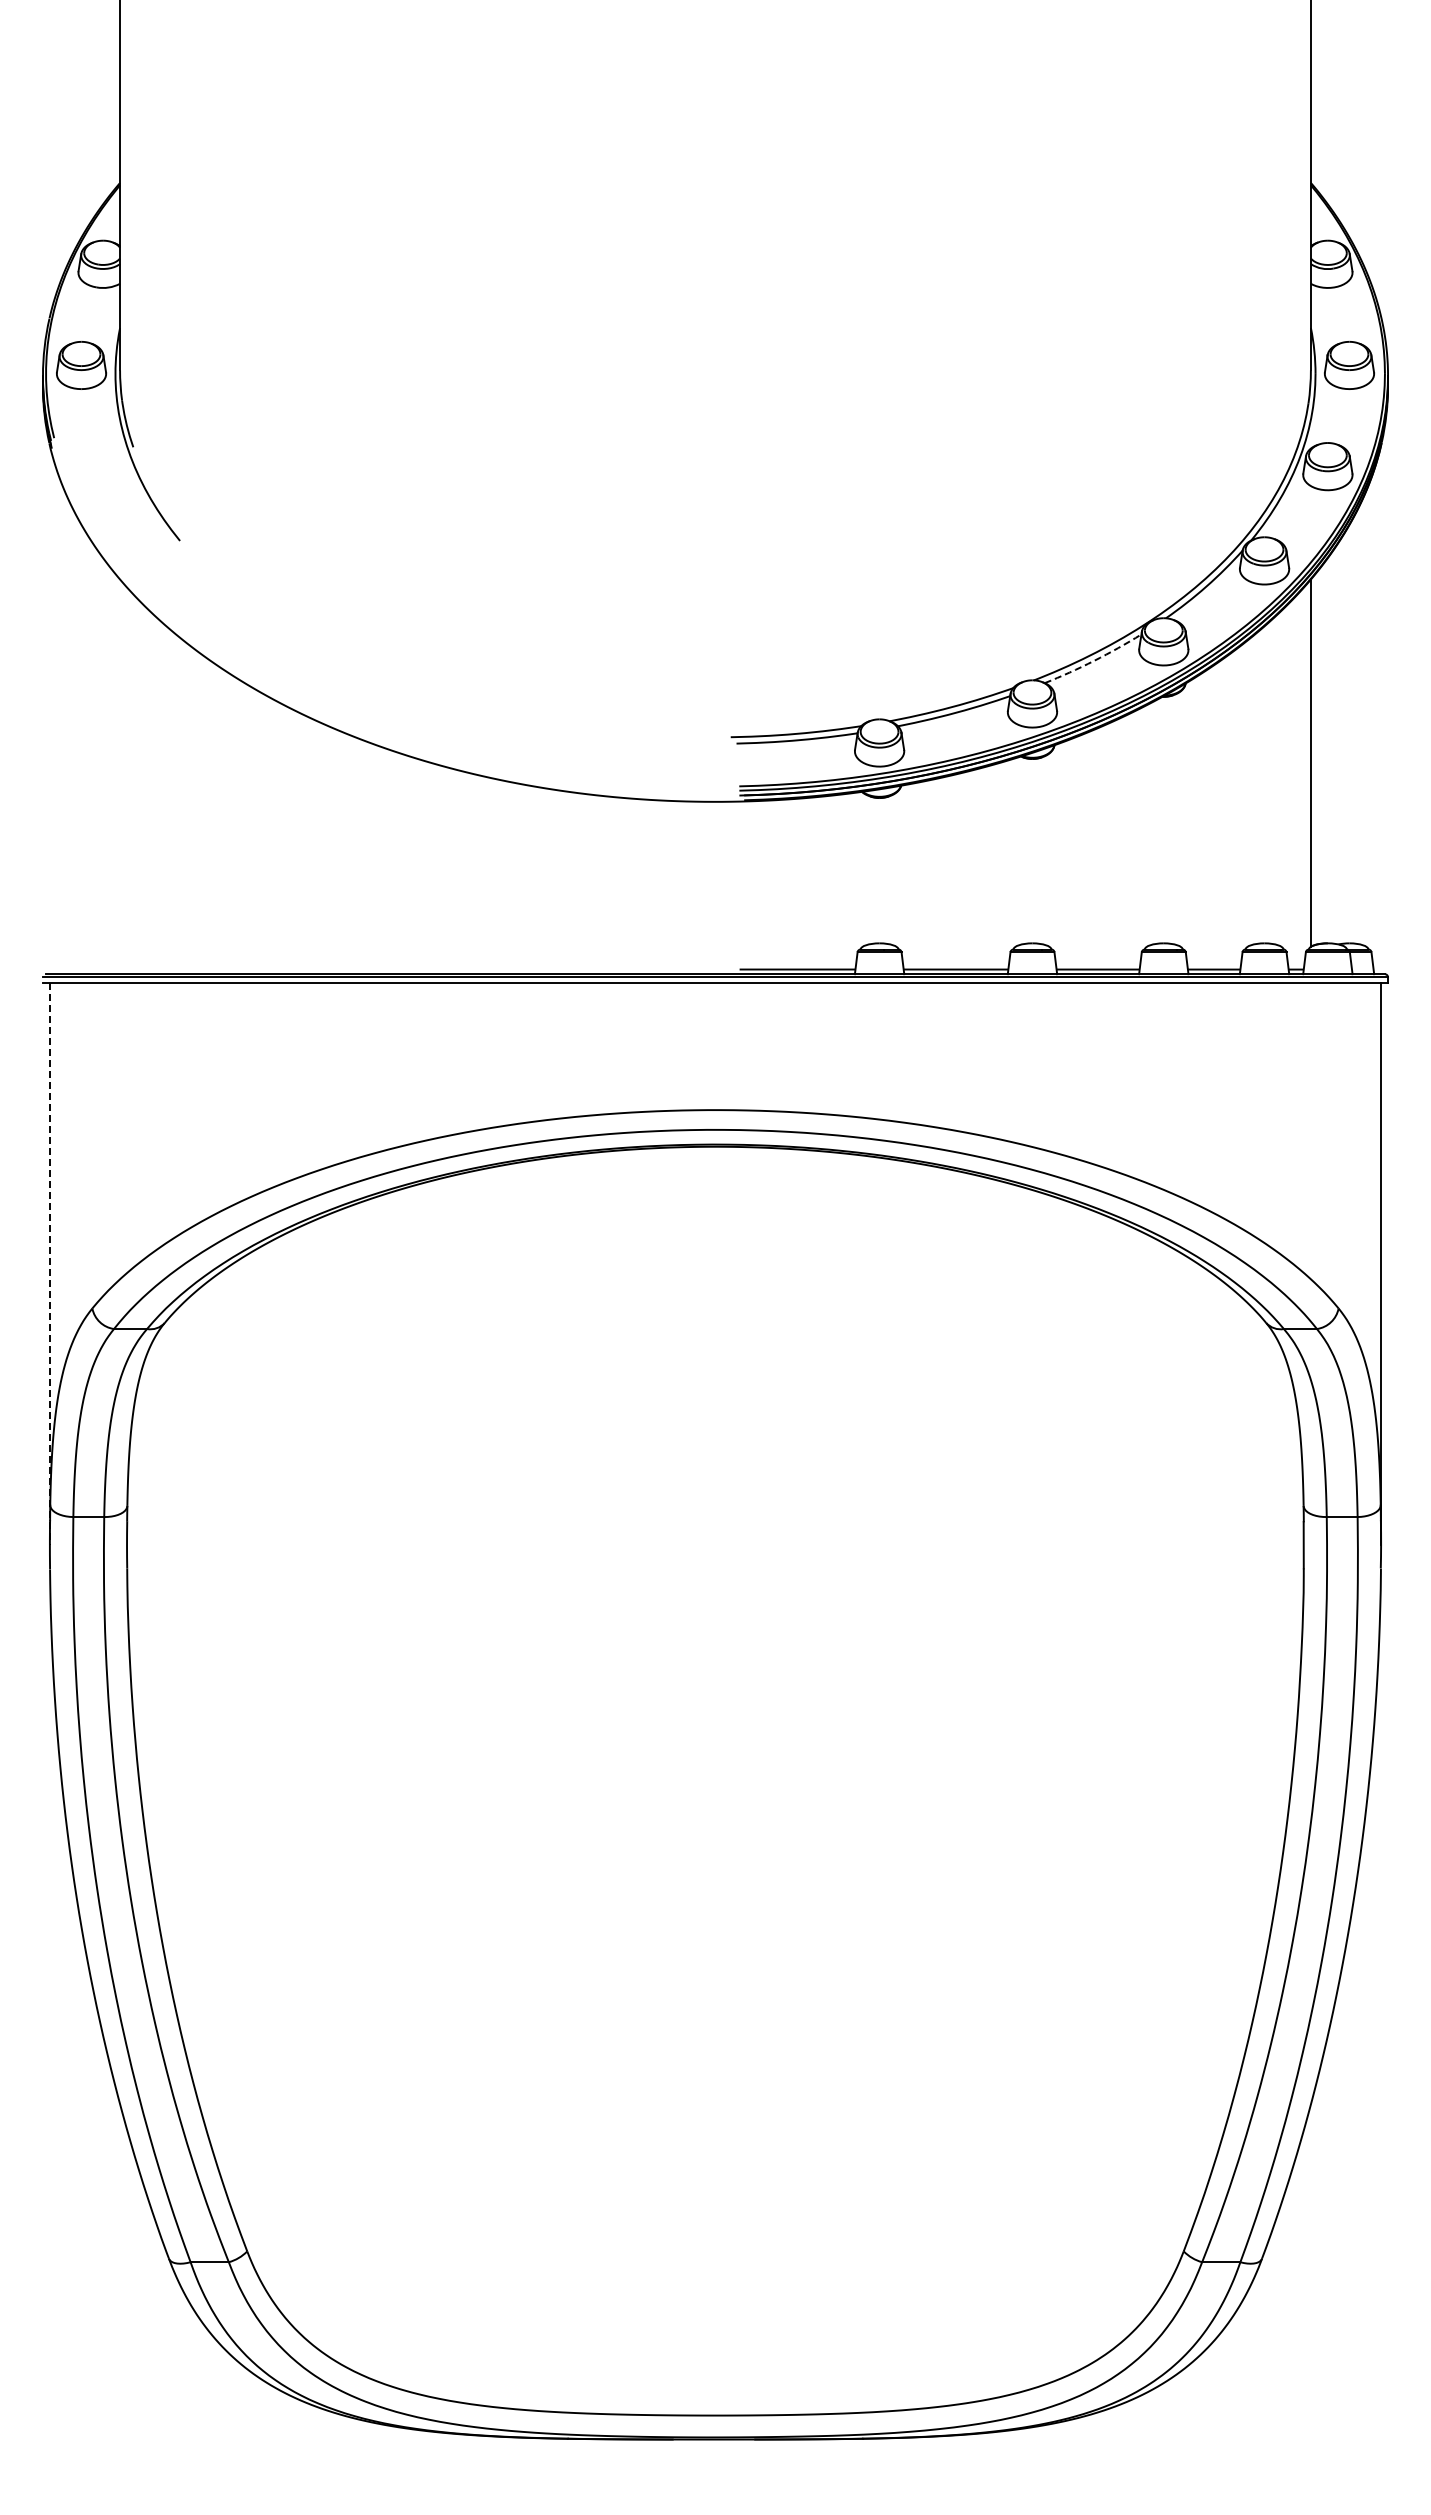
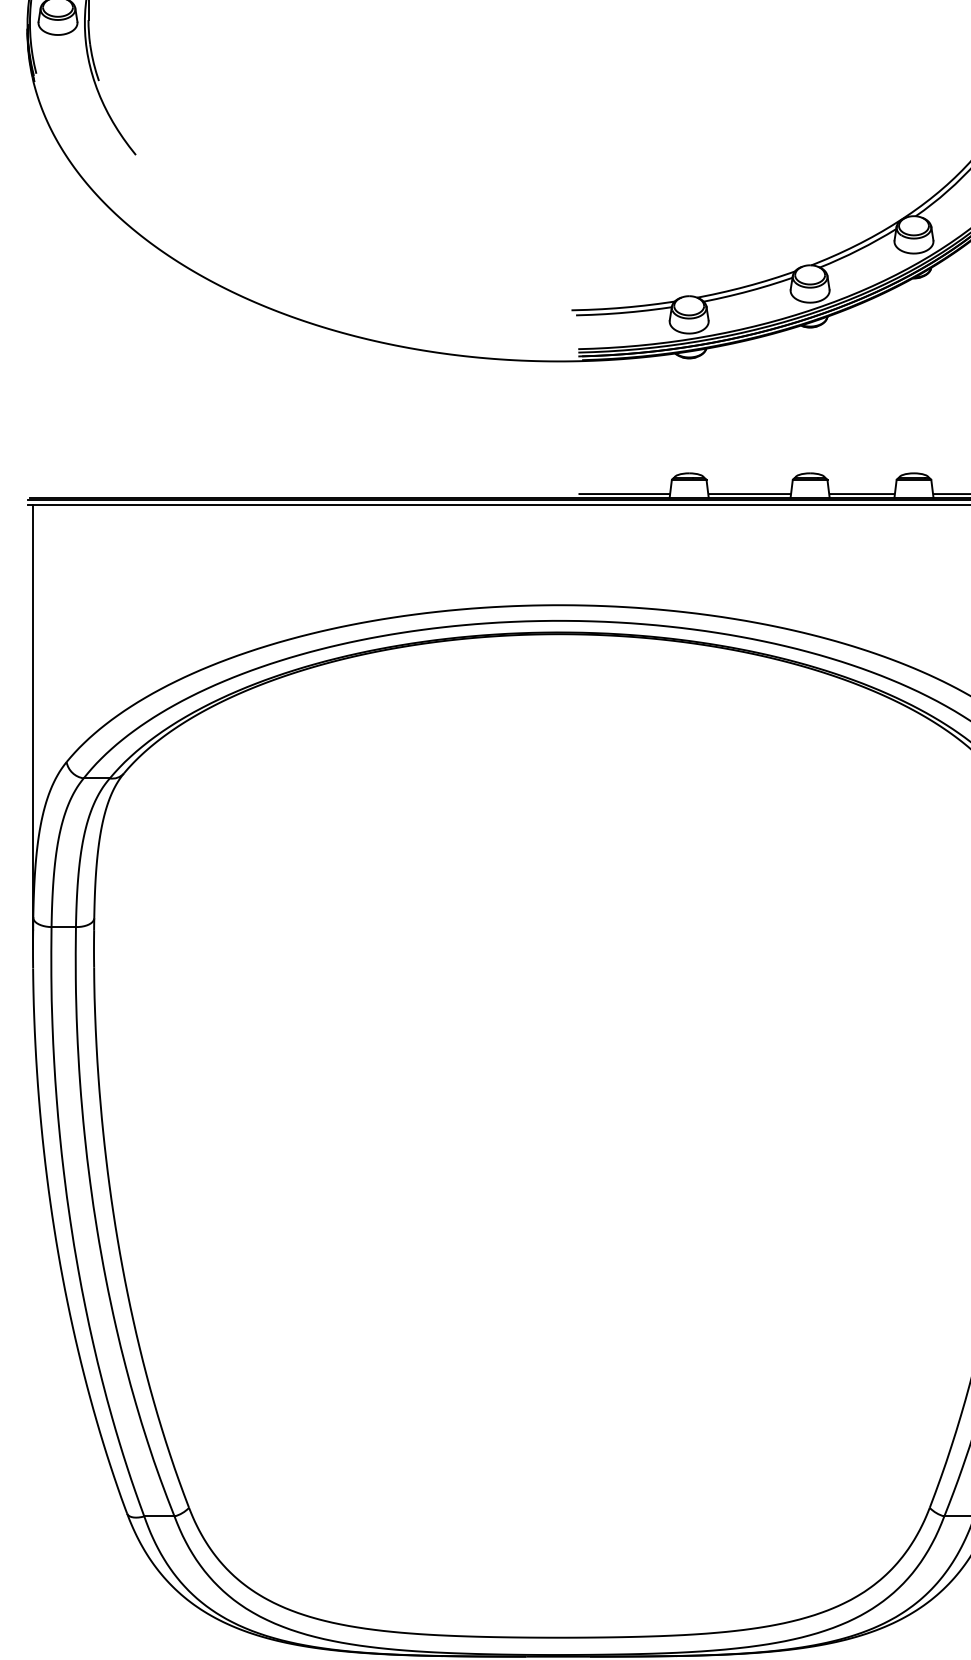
arc: (1094, 660) -> (859, 249), dashed -> solid
line: (49, 1264) -> (32, 727), dashed -> solid

